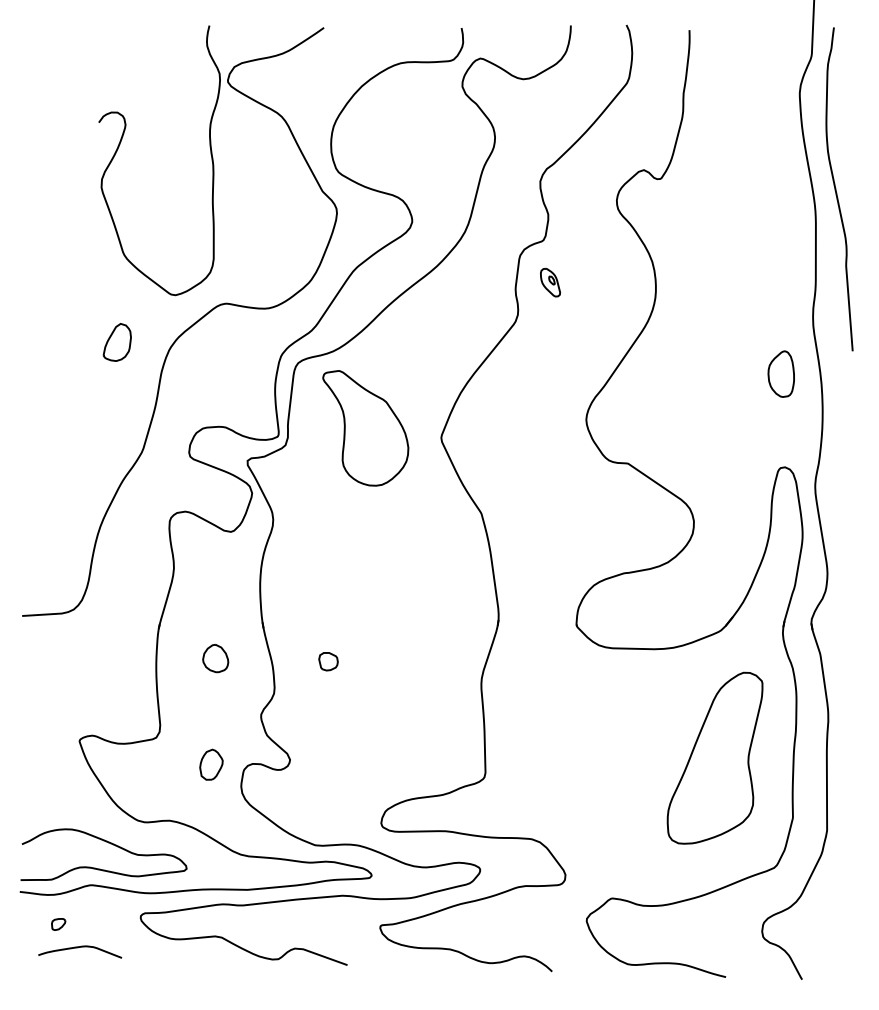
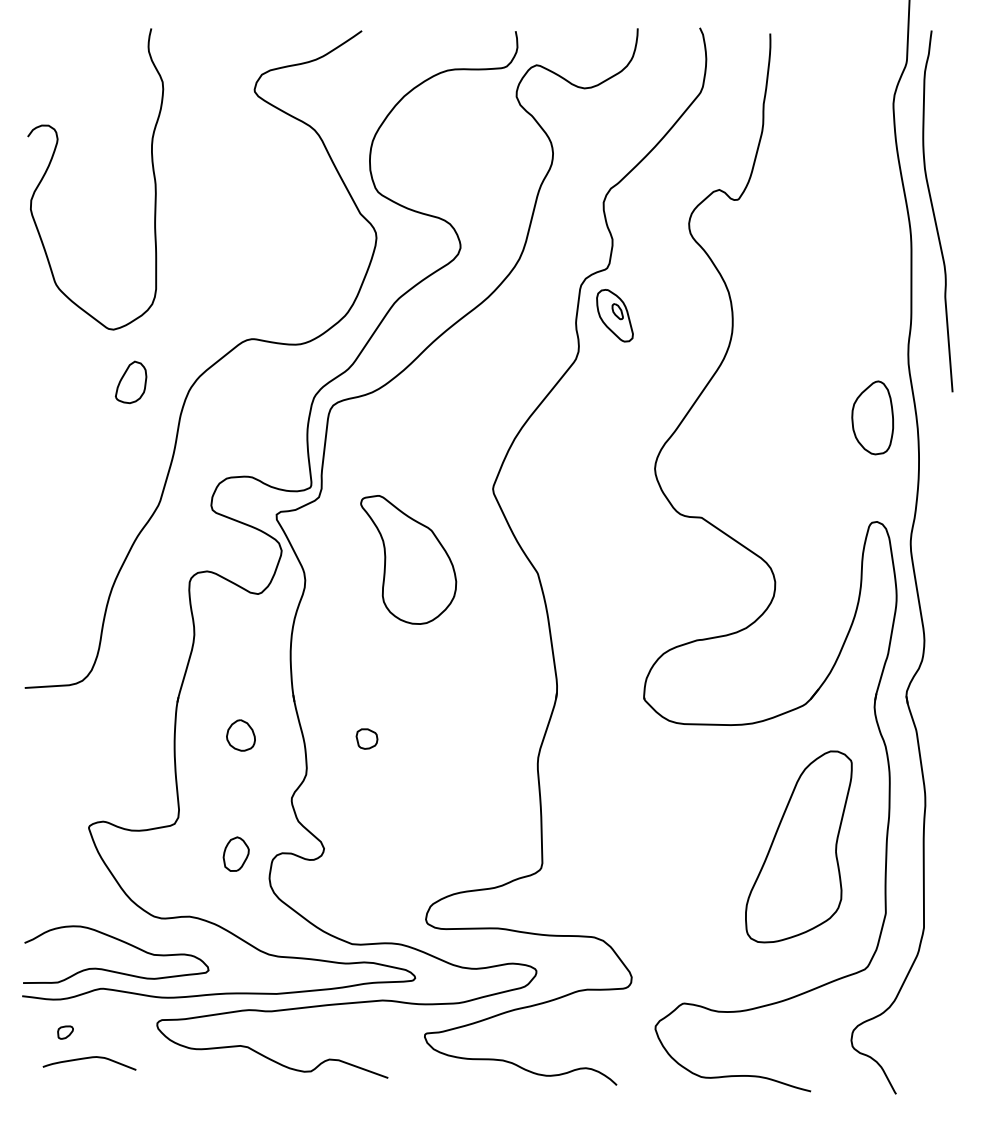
curve: (121, 142) -> (53, 159), moved
part: (550, 282) -> (614, 315), size x1.67
part: (781, 373) -> (873, 417), size x1.43
part: (365, 428) -> (408, 560), moved

